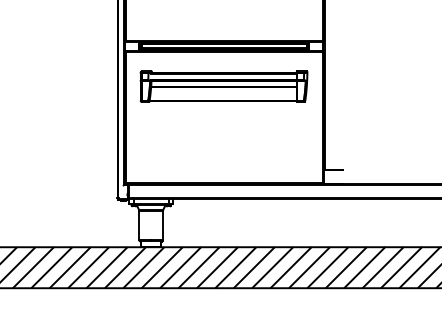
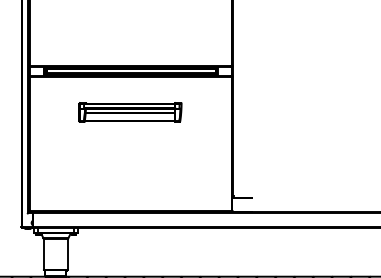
part: (223, 86) -> (129, 112), size x0.6

